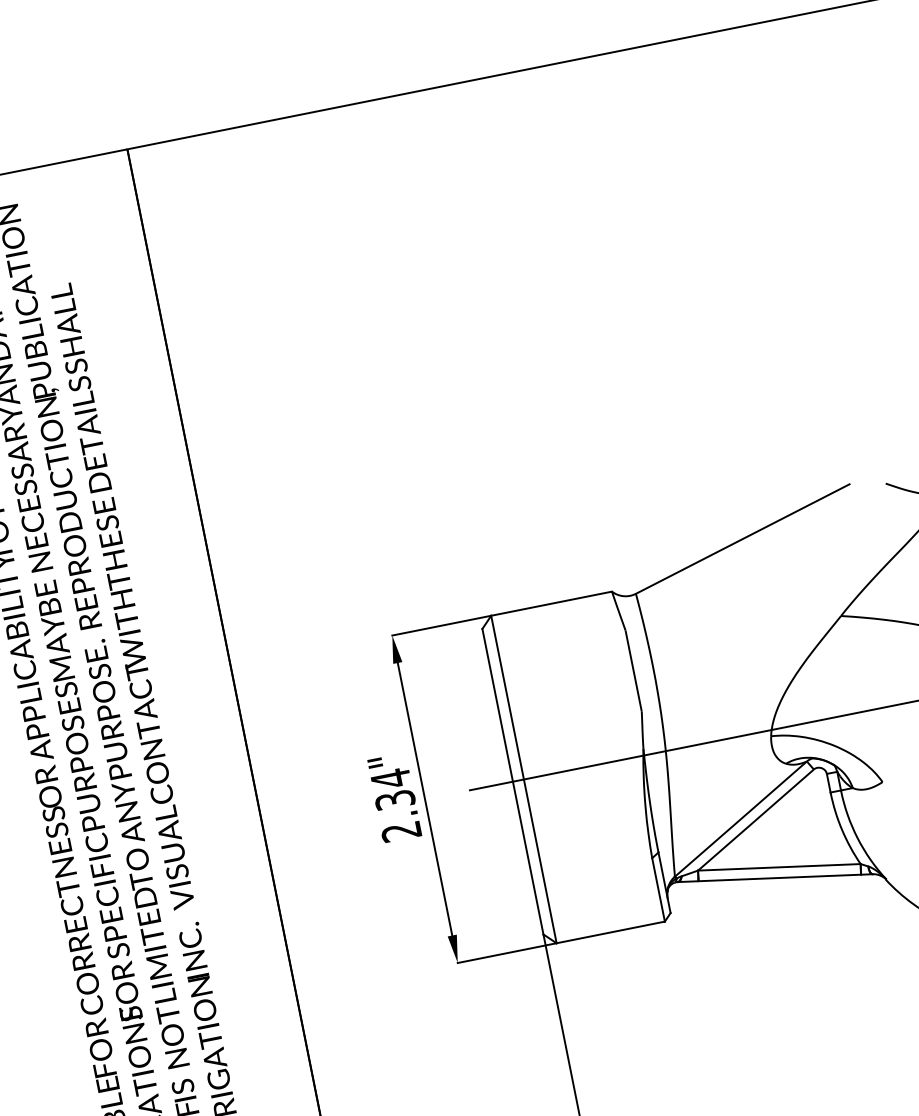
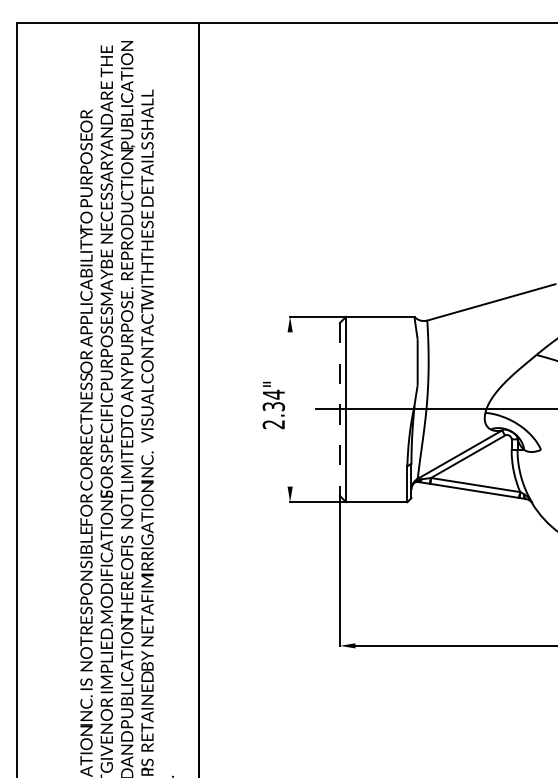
line: (512, 781) -> (339, 409), solid -> dashed
line: (425, 799) -> (290, 409), removed

